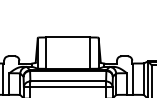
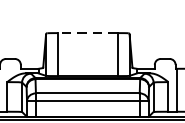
line: (68, 37) -> (88, 33), solid -> dashed

